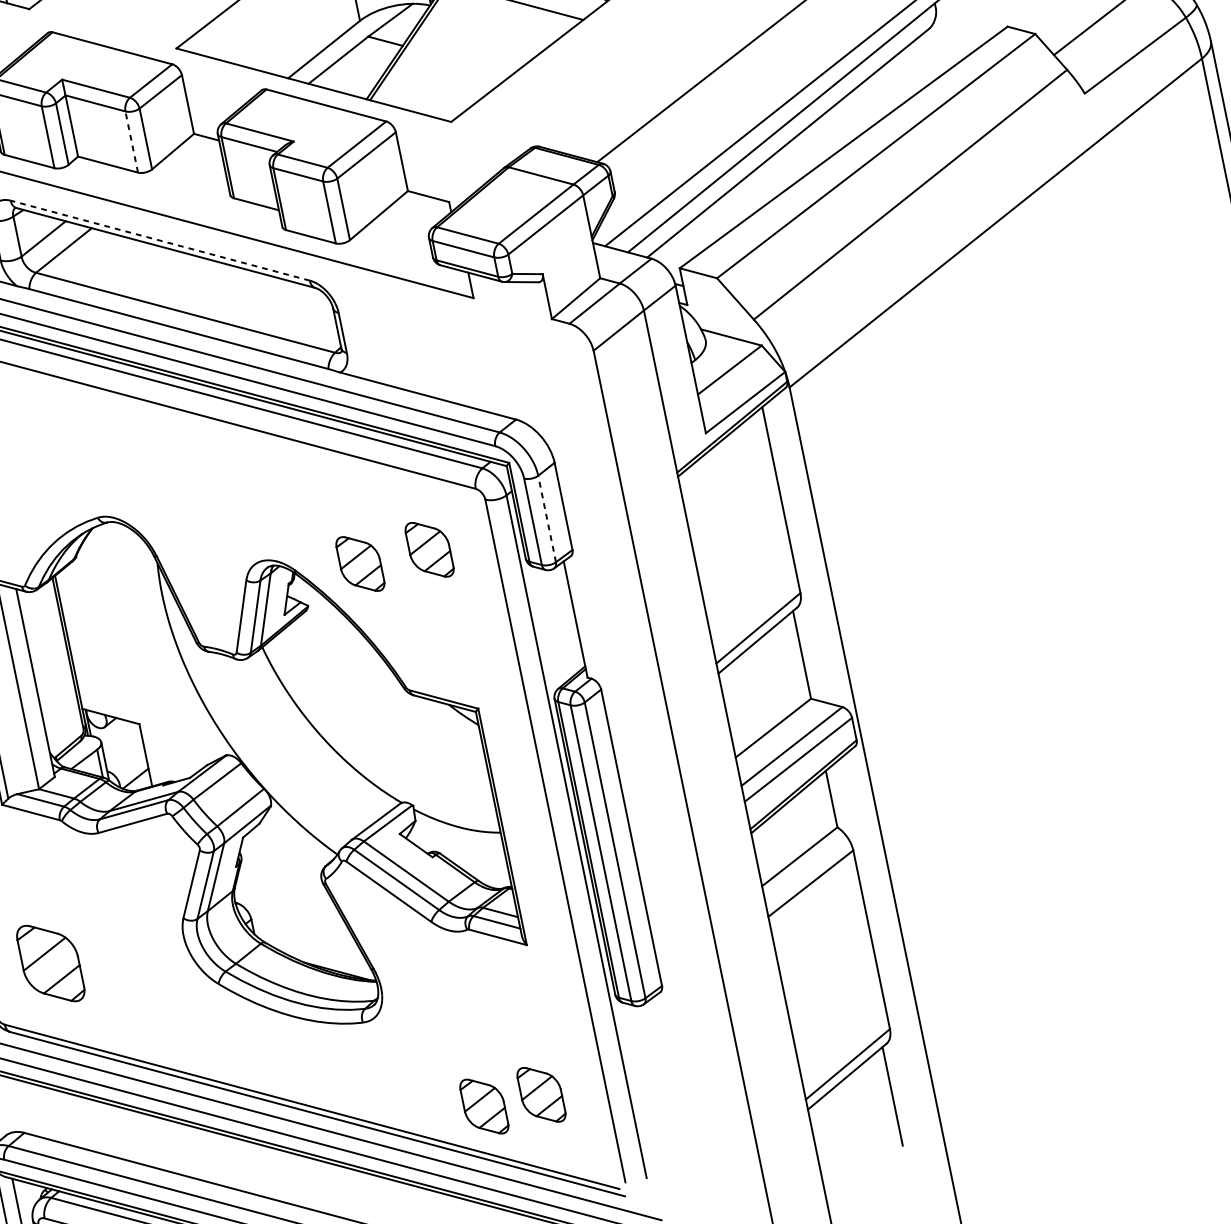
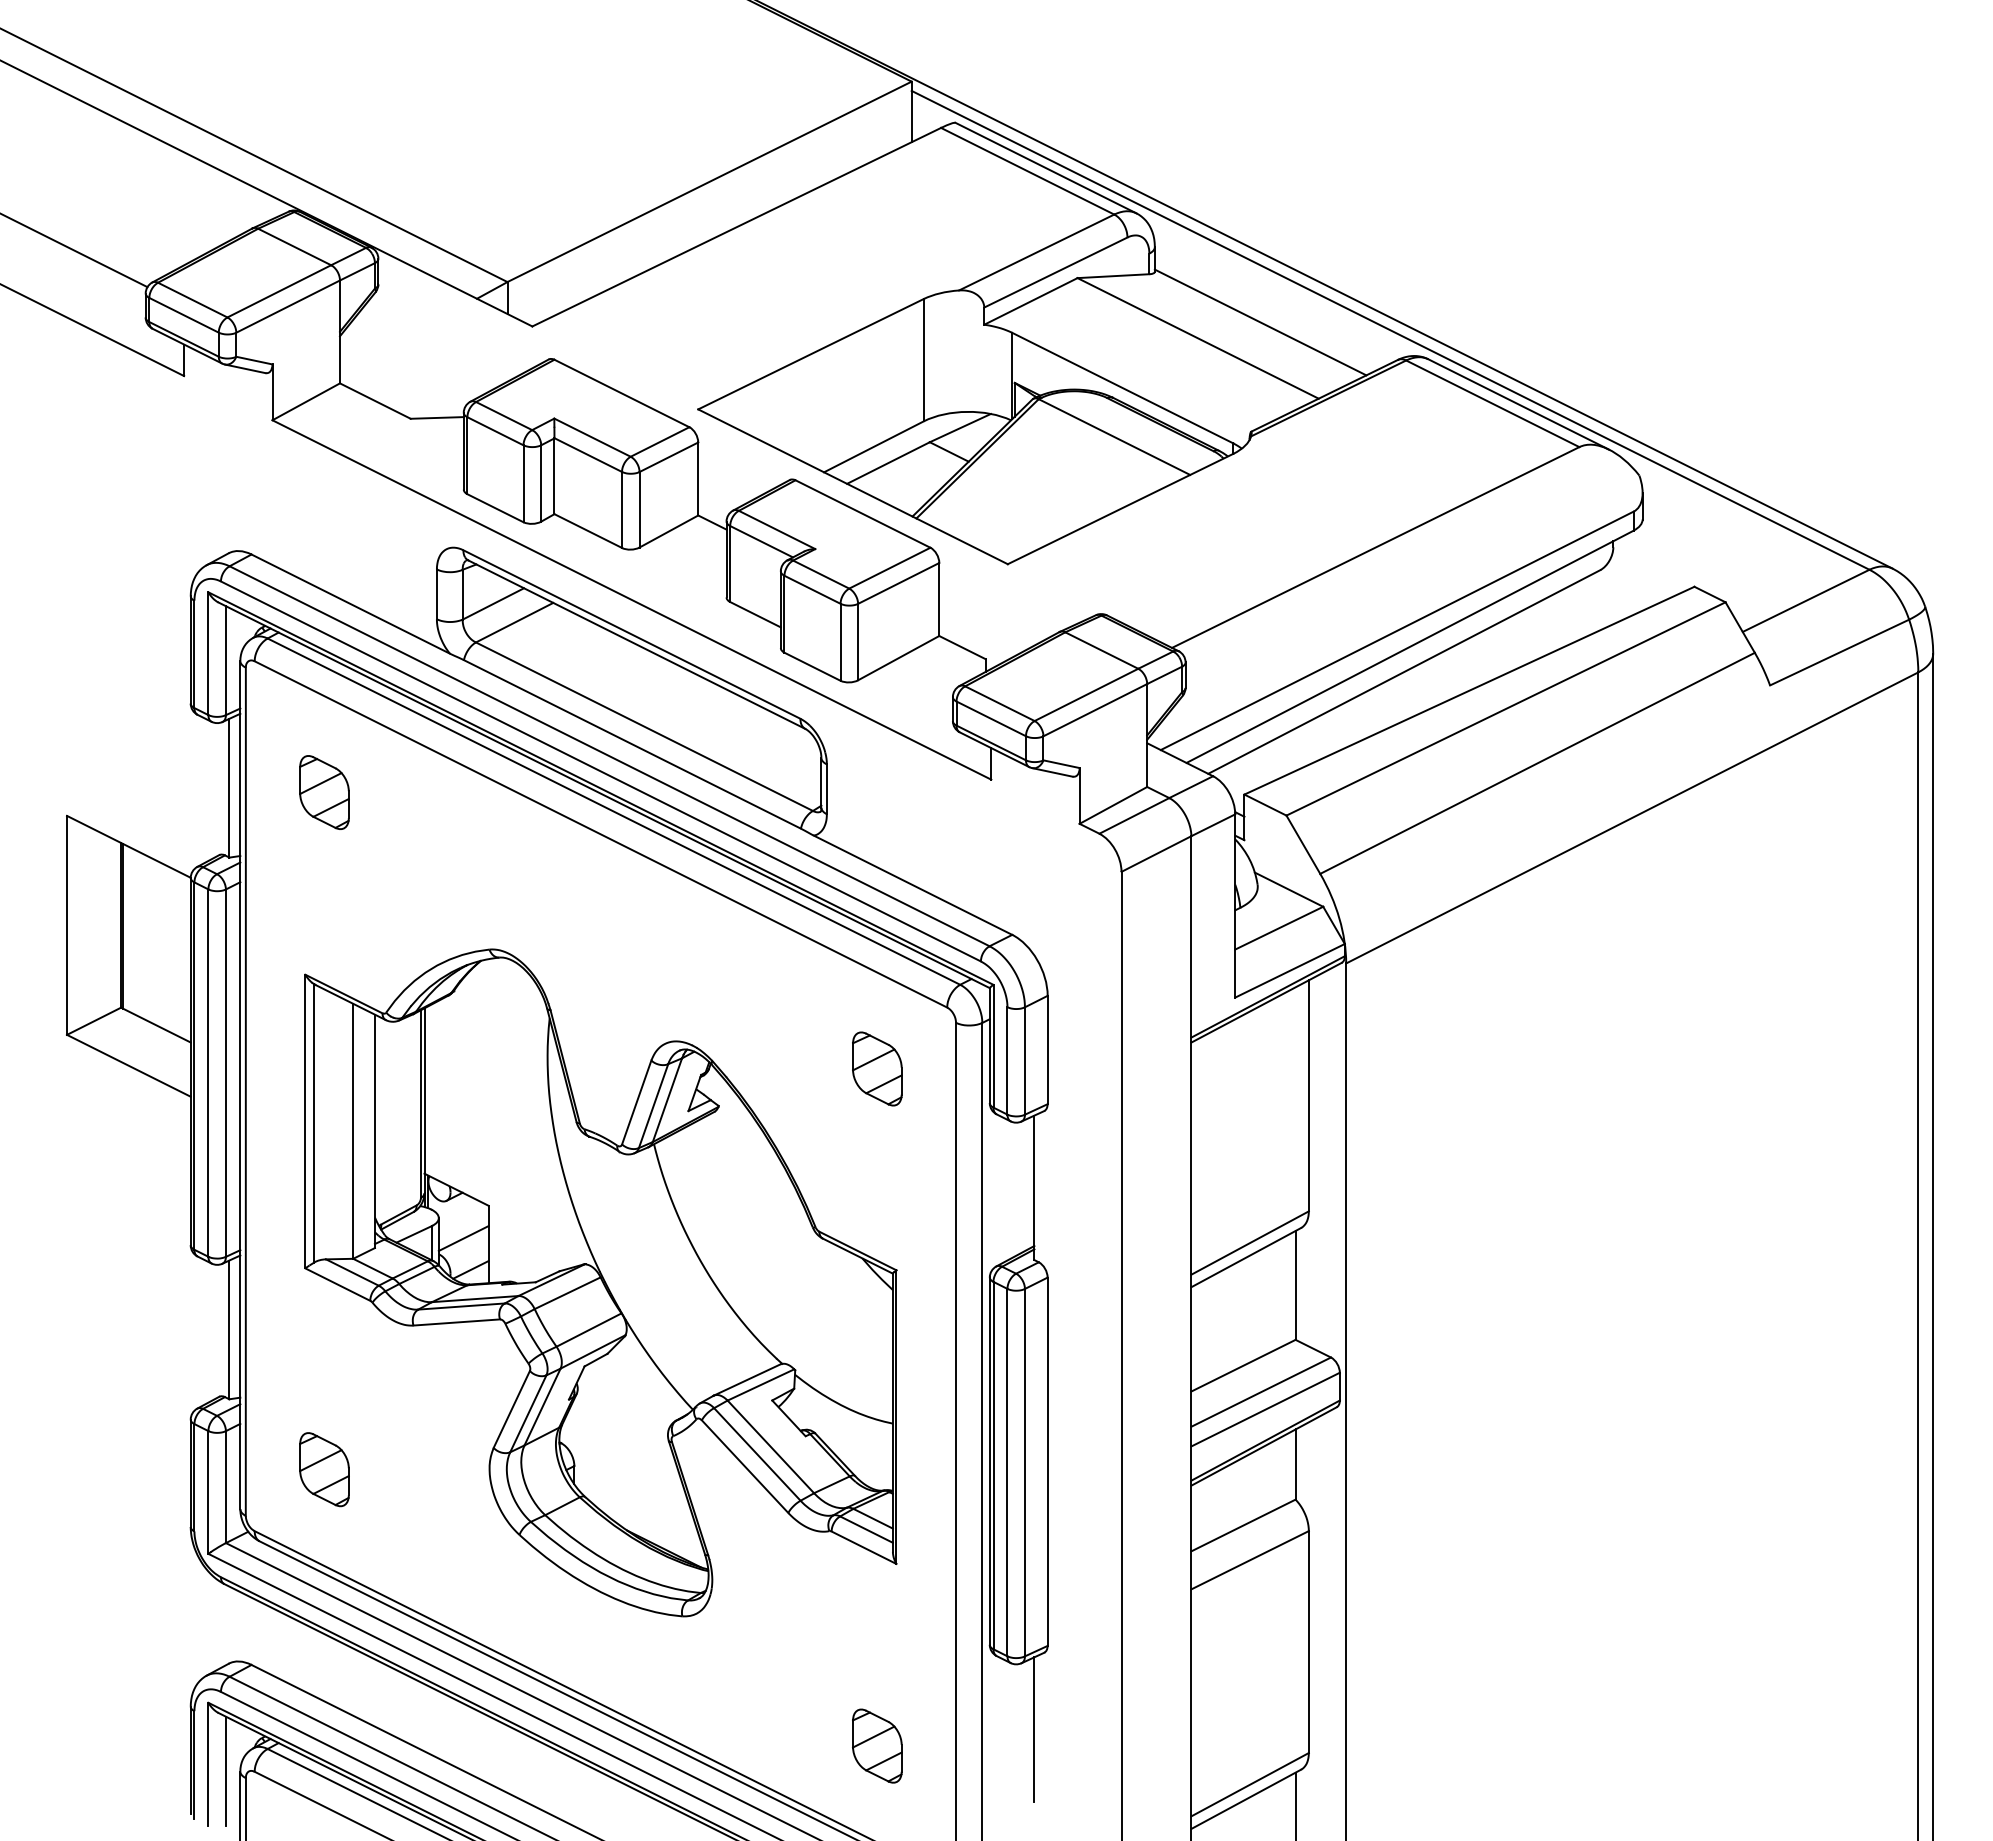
line: (132, 141) -> (622, 509), dashed -> solid
line: (159, 240) -> (631, 634), dashed -> solid
line: (546, 519) -> (1024, 1061), dashed -> solid
part: (360, 563) -> (791, 1068), removed
line: (124, 754) -> (463, 1238), added
part: (50, 963) -> (324, 1469), size x0.71
line: (665, 1055) -> (1034, 1729), added
part: (484, 1106) -> (806, 1745), removed

